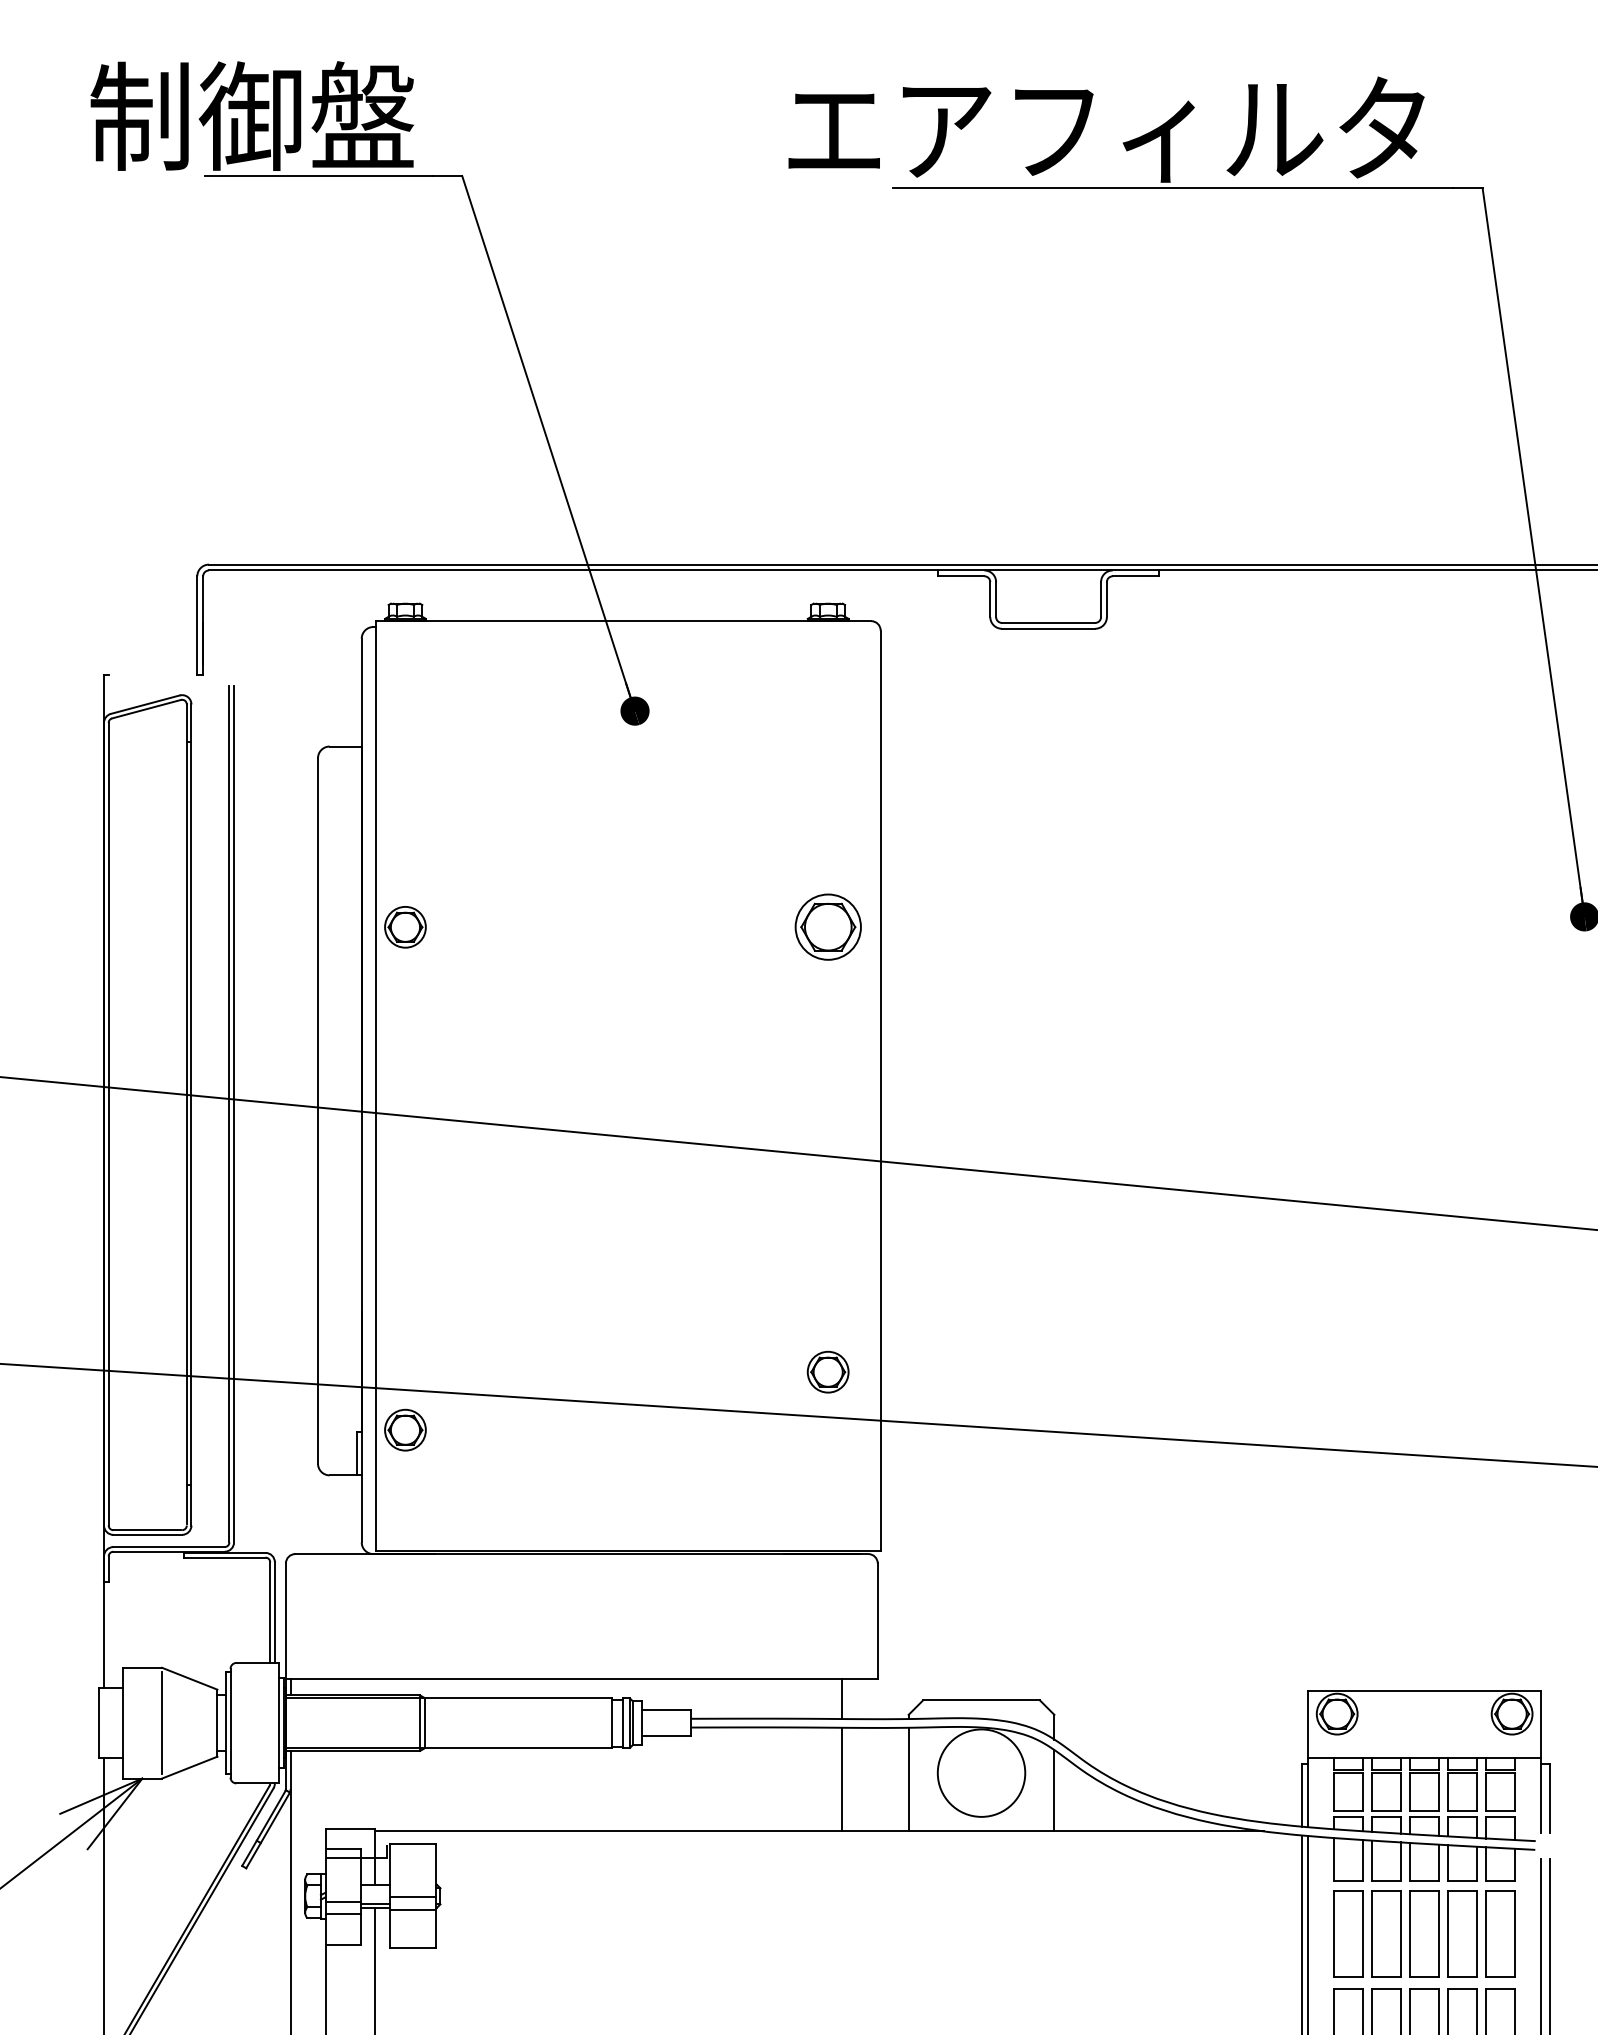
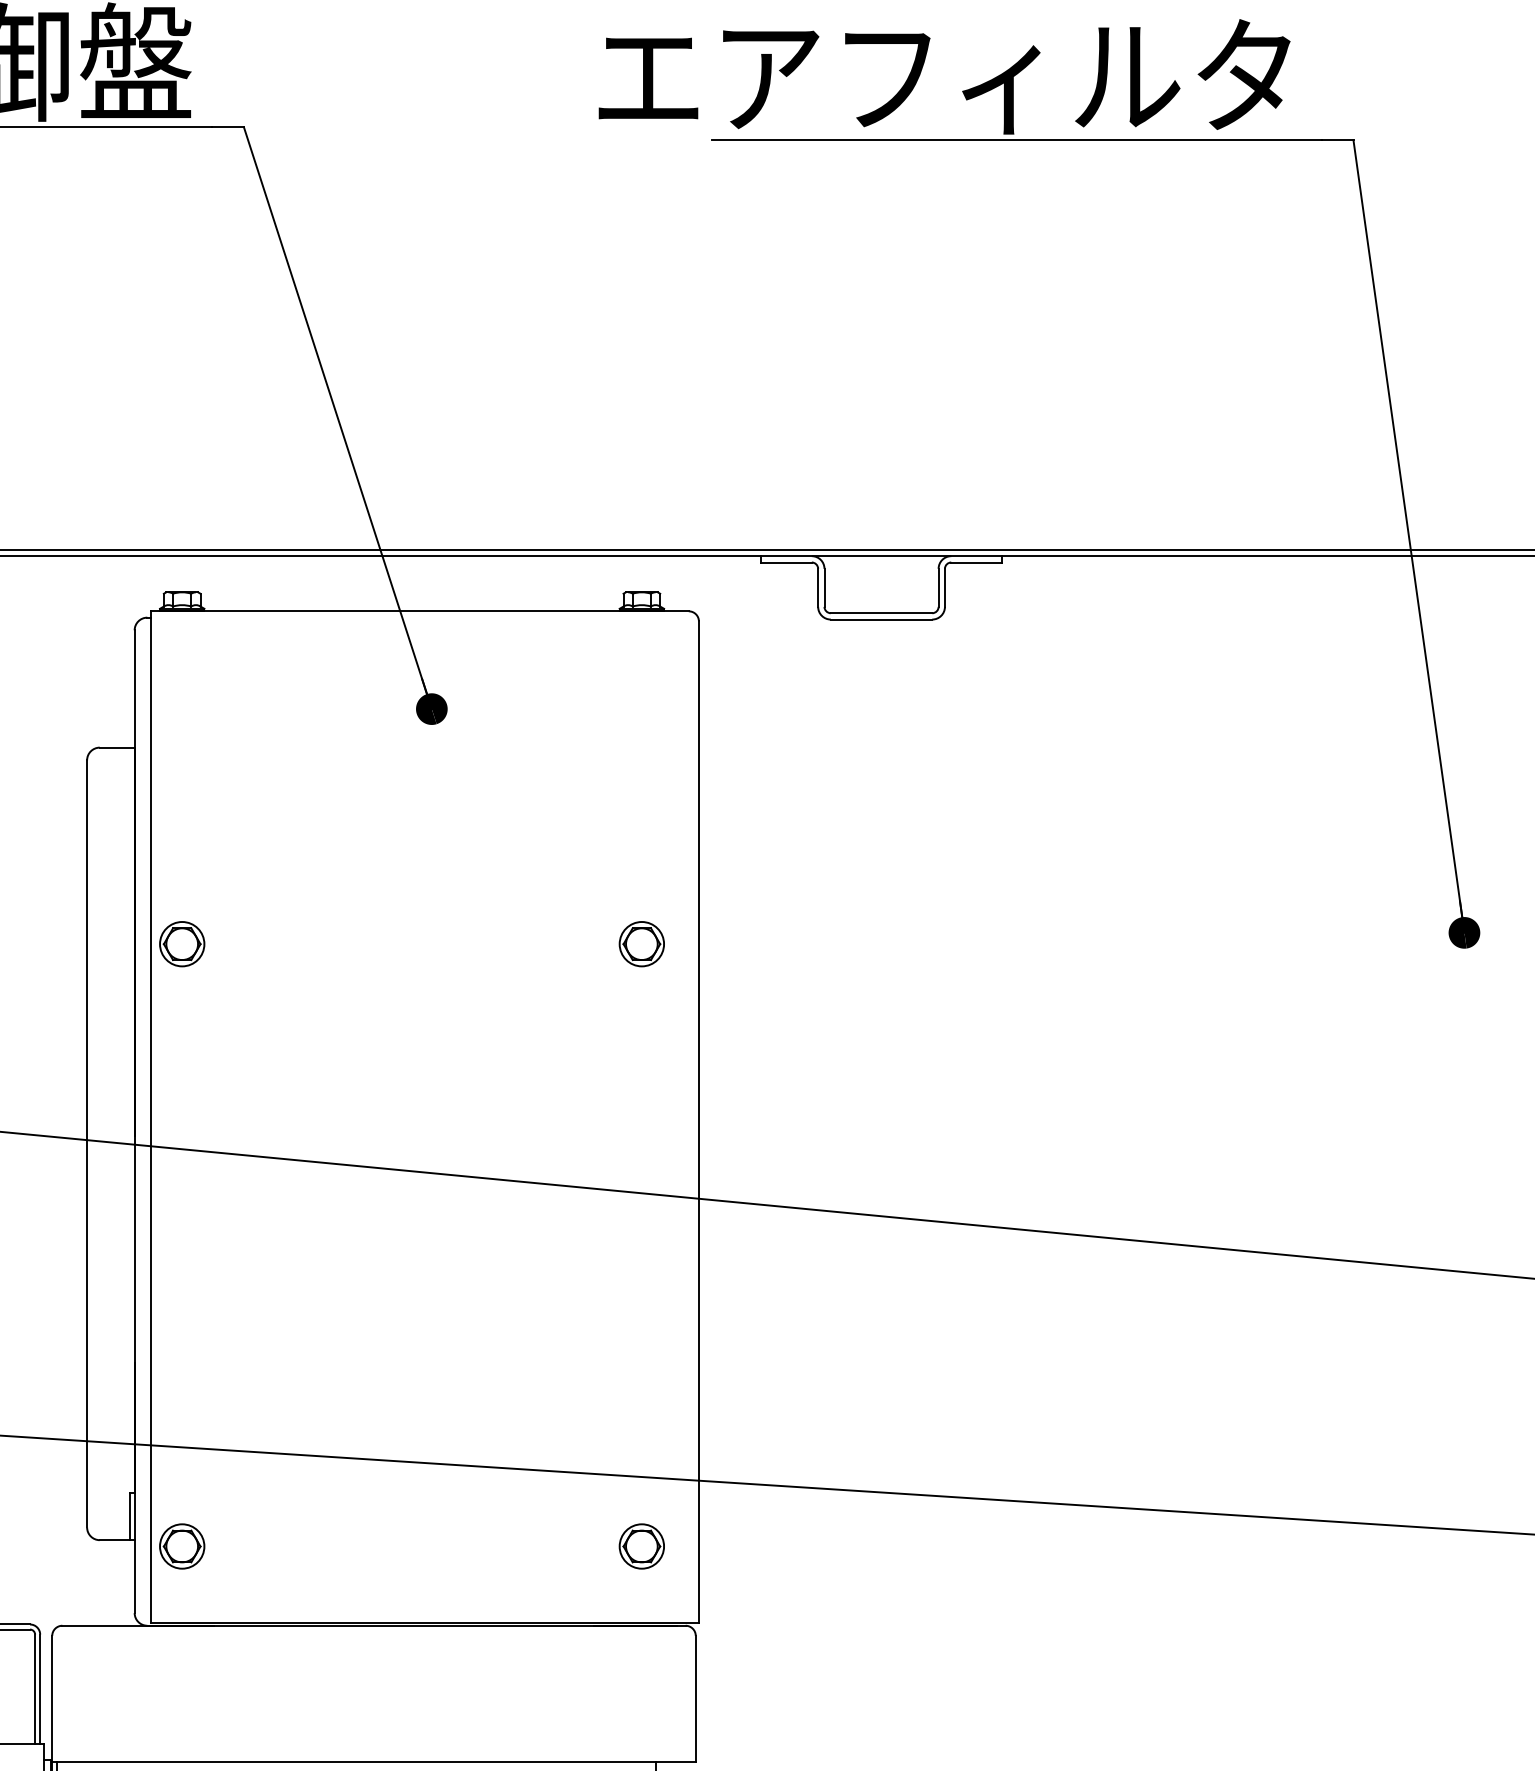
part: (827, 927) -> (641, 944), size x0.62
part: (827, 1371) -> (641, 1545), moved
part: (405, 1429) -> (182, 1545), moved

